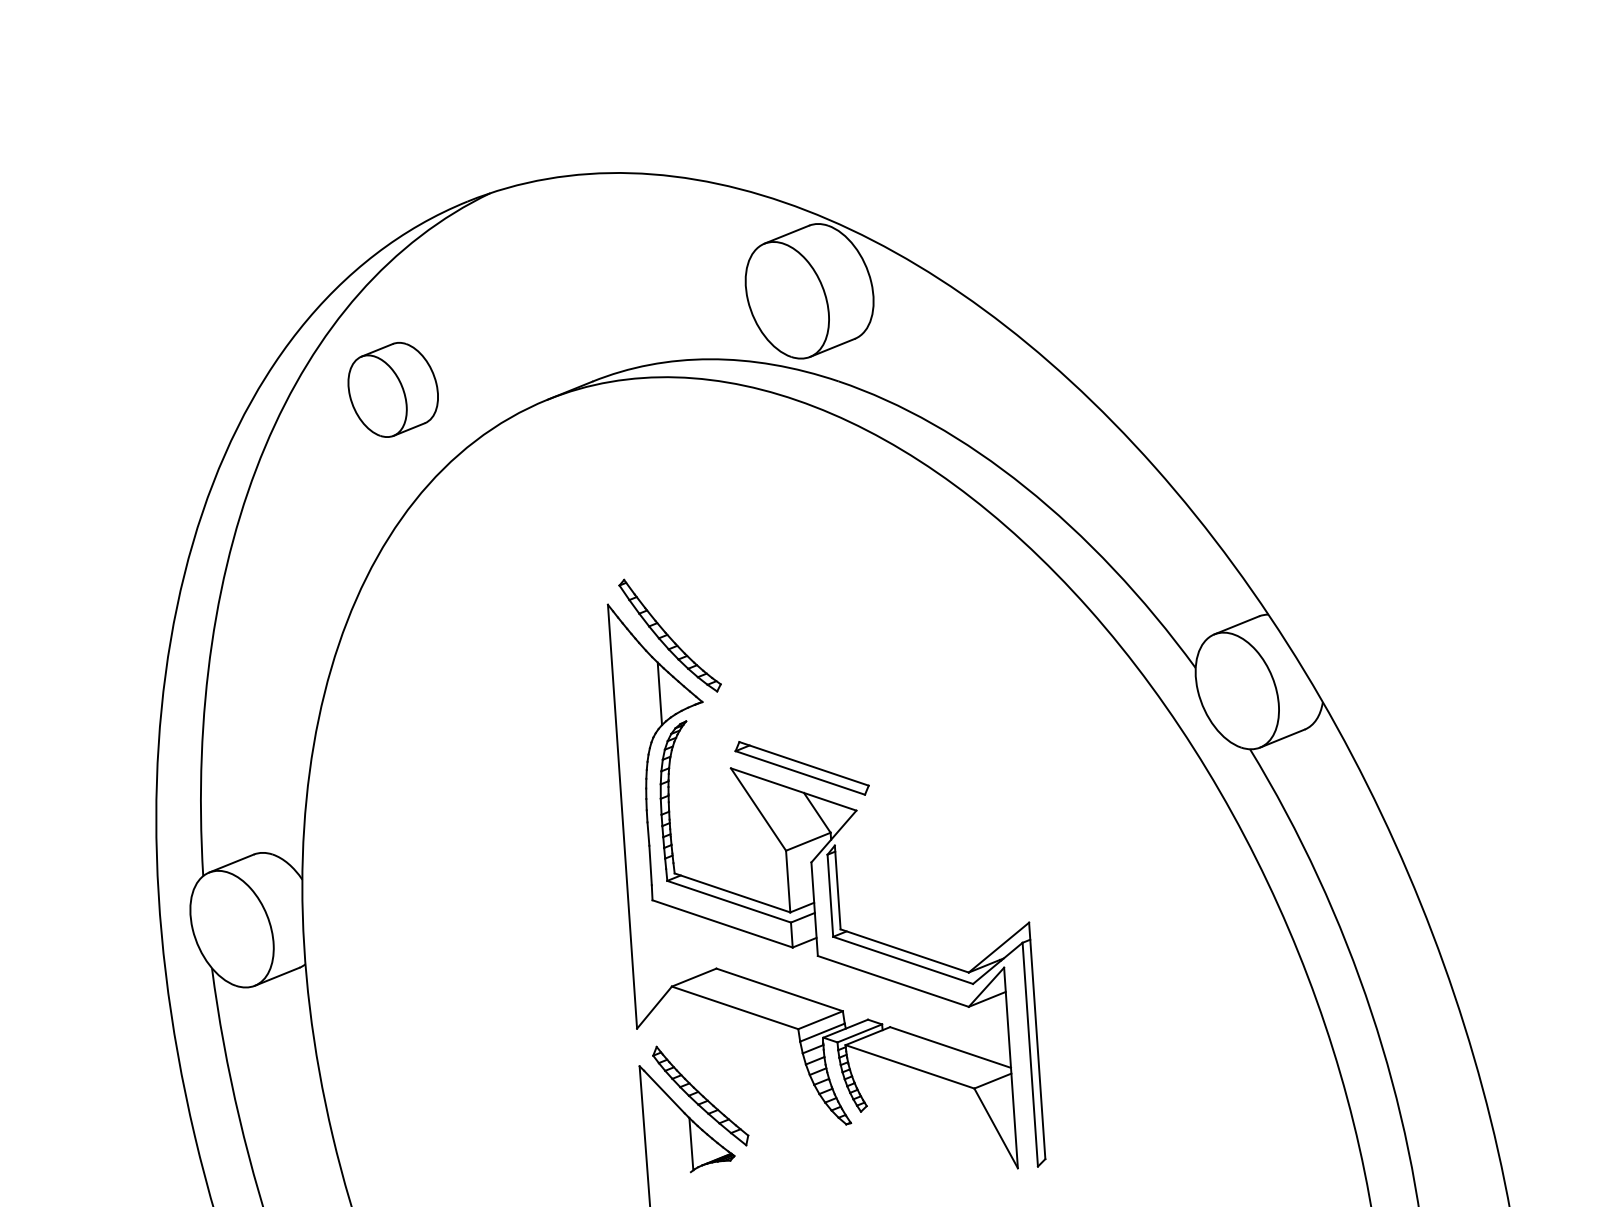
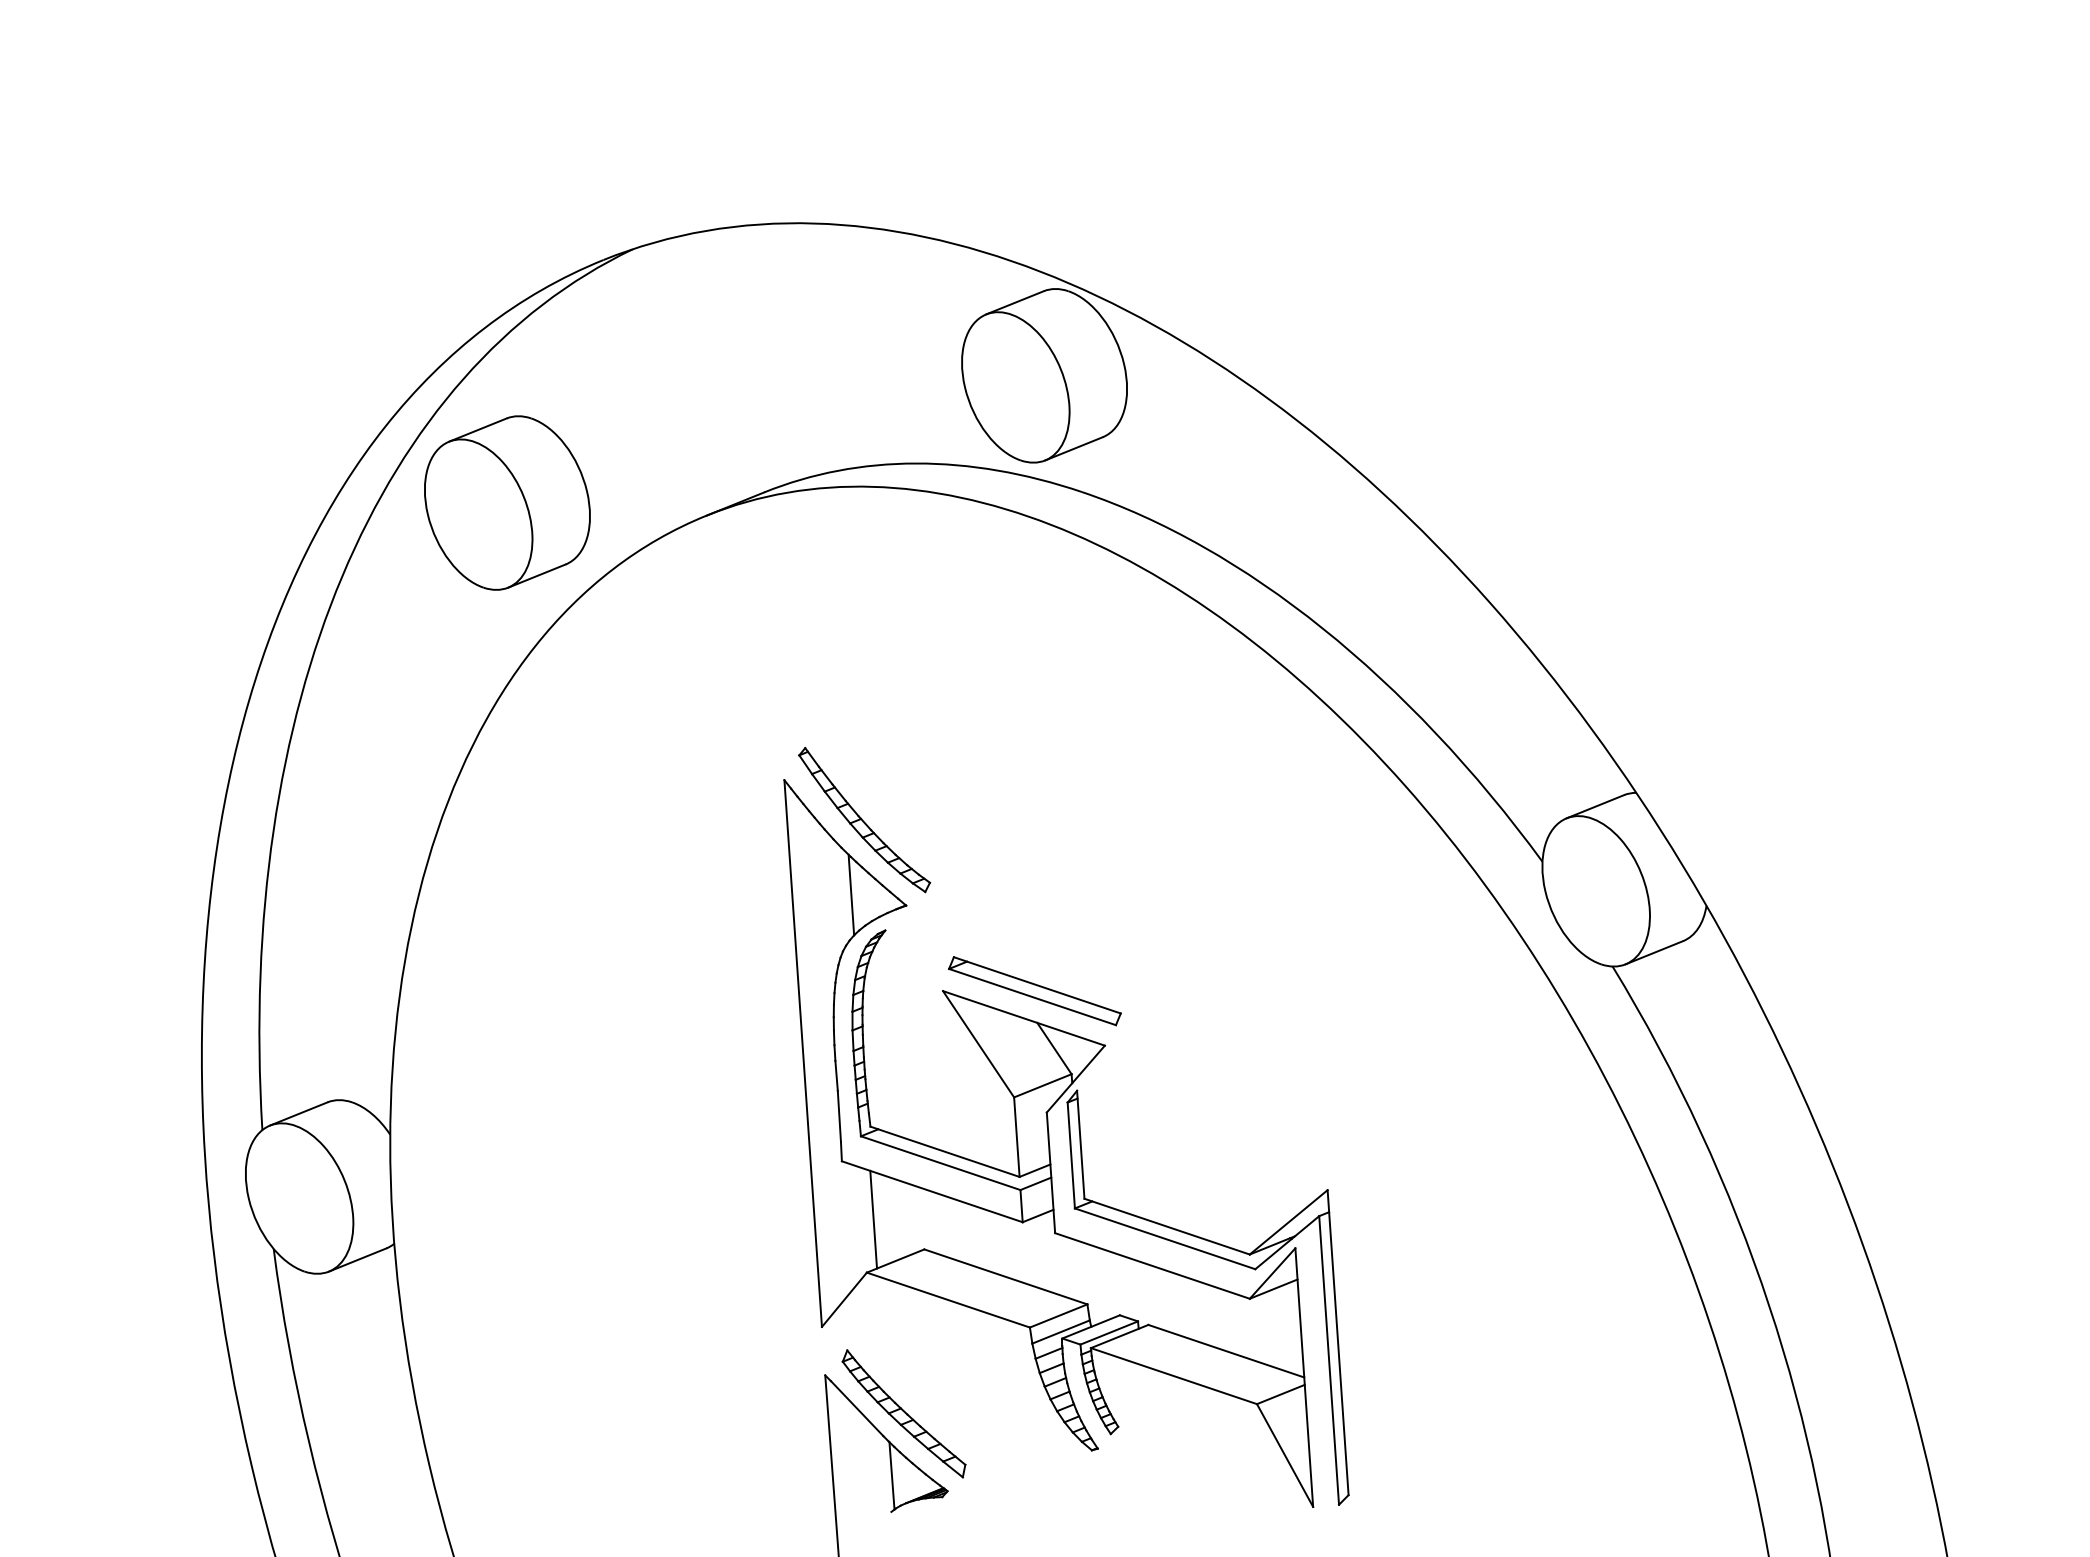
part: (393, 389) -> (507, 502), size x1.43
line: (677, 945) -> (873, 1219), added

